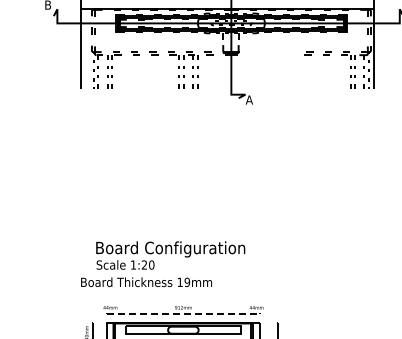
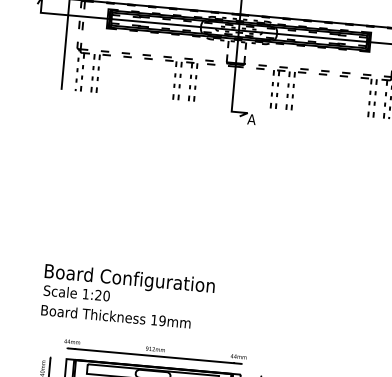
part: (271, 69) -> (279, 87), added
text: (170, 255) -> (128, 287), moved
line: (183, 313) -> (154, 355), dashed -> solid

